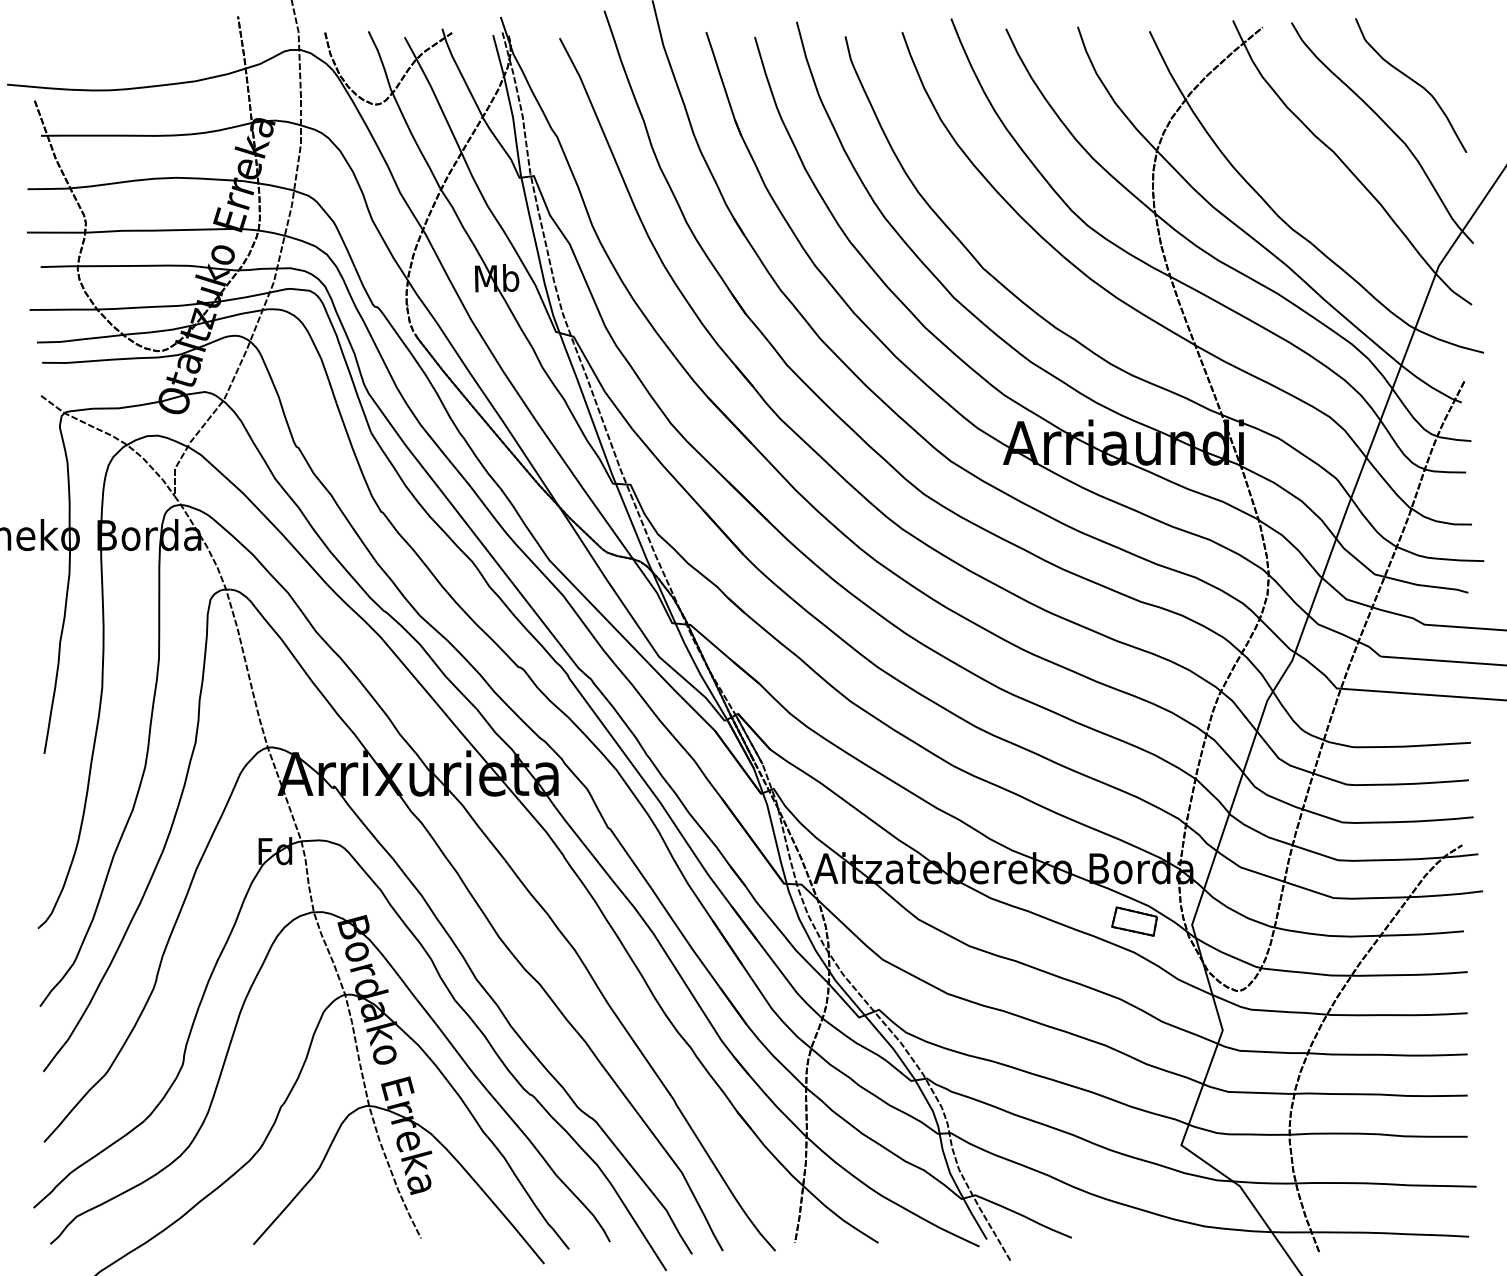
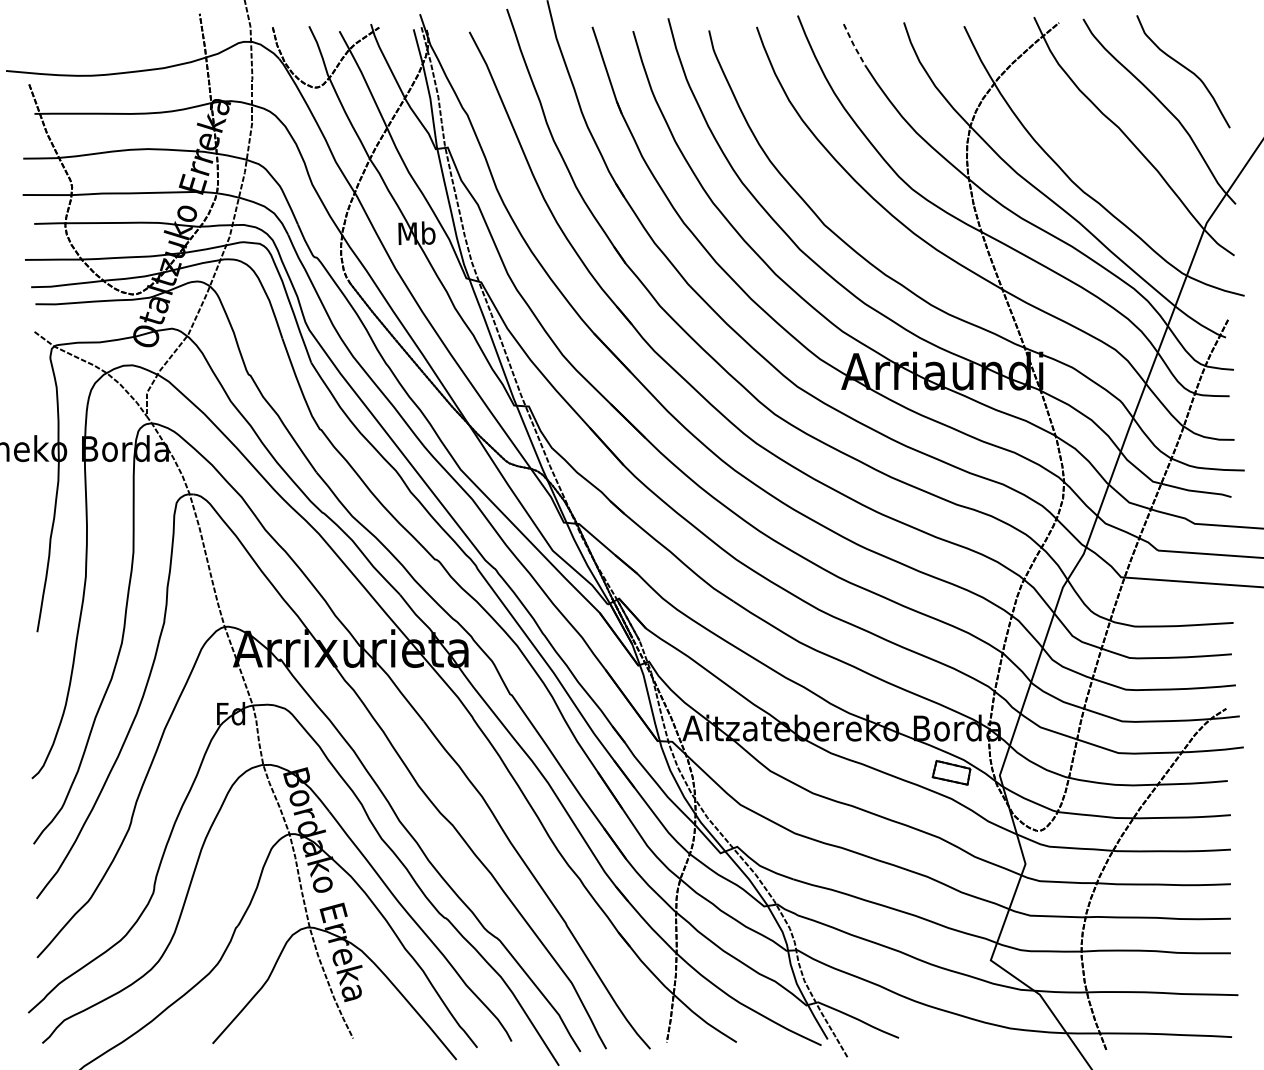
line: (1017, 53) -> (853, 44), solid -> dashed

